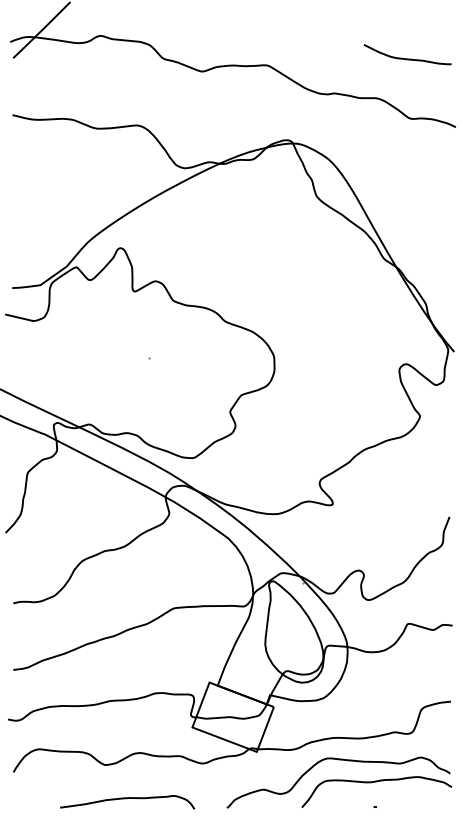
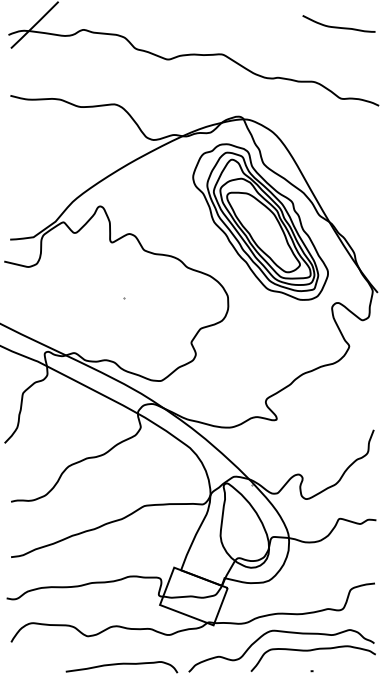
curve: (407, 58) -> (338, 27), moved
part: (313, 266) -> (260, 221), added
curve: (126, 799) -> (120, 664), moved

